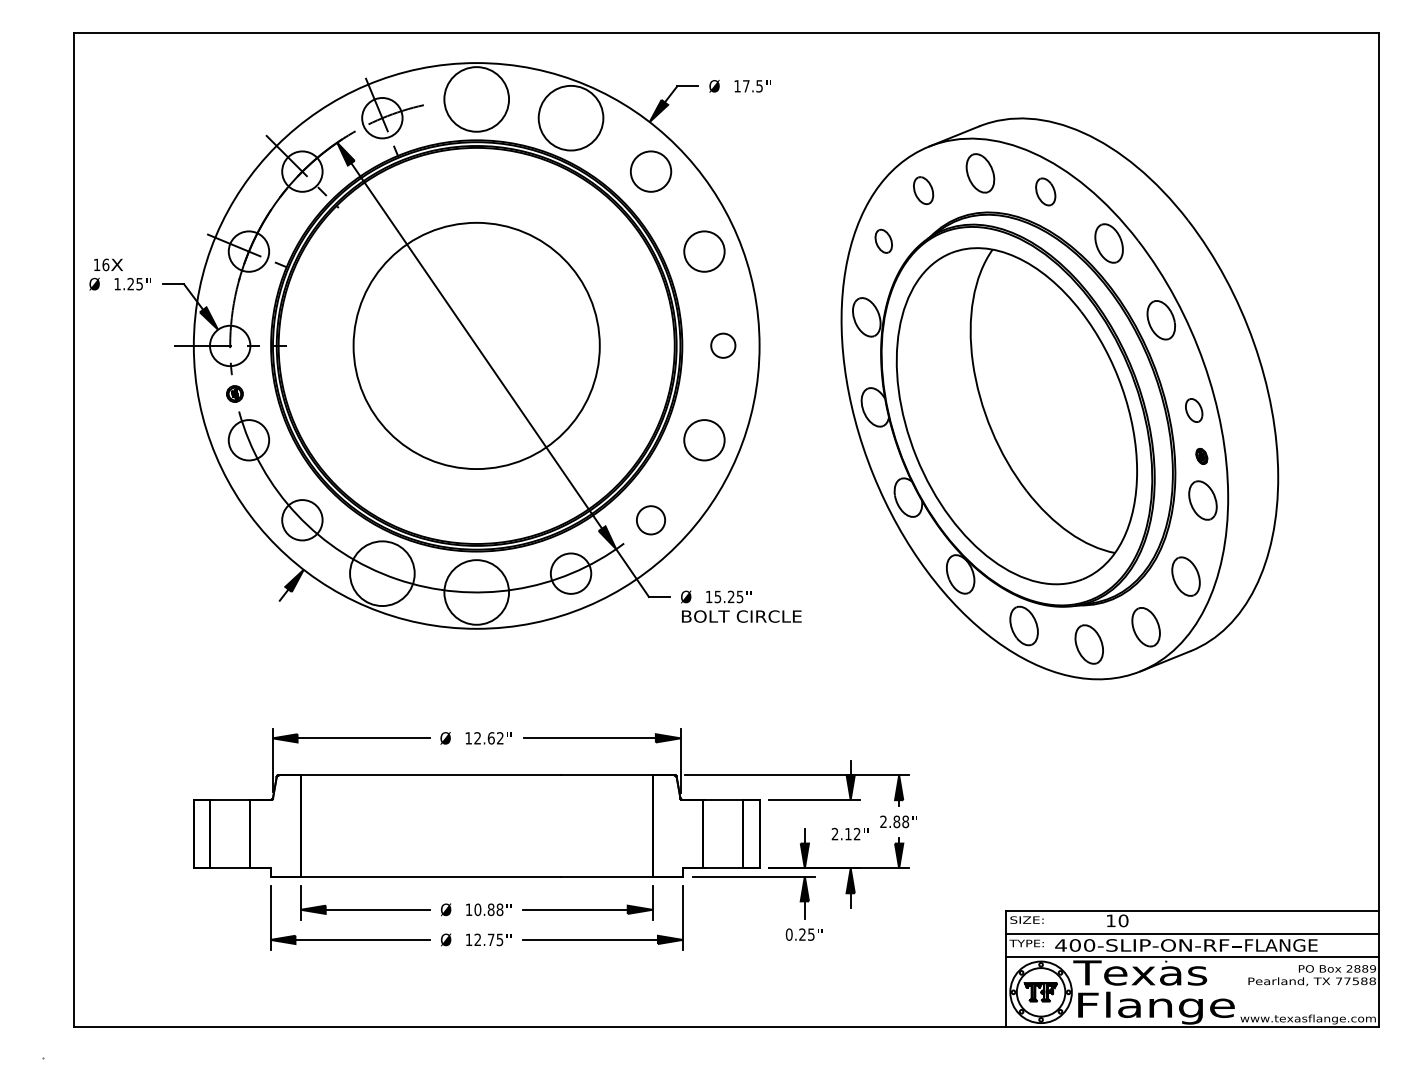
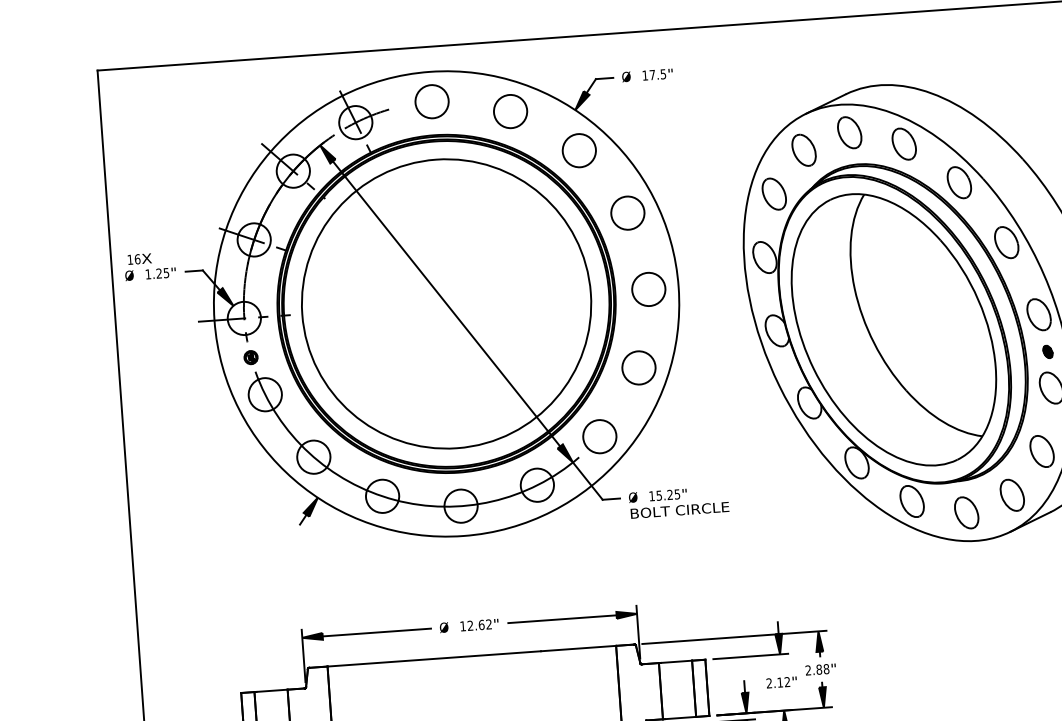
circle: (476, 99) -> (431, 101), size x0.62
circle: (570, 118) -> (510, 111), size x0.62
part: (923, 190) -> (803, 150), size x1.43
part: (1045, 191) -> (904, 143), size x1.43
part: (883, 241) -> (774, 194), size x1.67
circle: (476, 345) -> (446, 303), size x1.43
circle: (723, 345) -> (649, 289), size x1.67
part: (1193, 410) -> (1038, 314), size x1.67
circle: (650, 520) -> (599, 436), size x1.43
circle: (382, 573) -> (382, 496), size x0.62
circle: (476, 592) -> (460, 506), size x0.62

